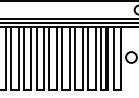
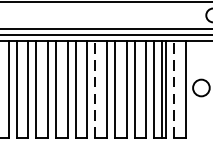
line: (62, 58) -> (95, 89), solid -> dashed
line: (113, 58) -> (173, 89), solid -> dashed

